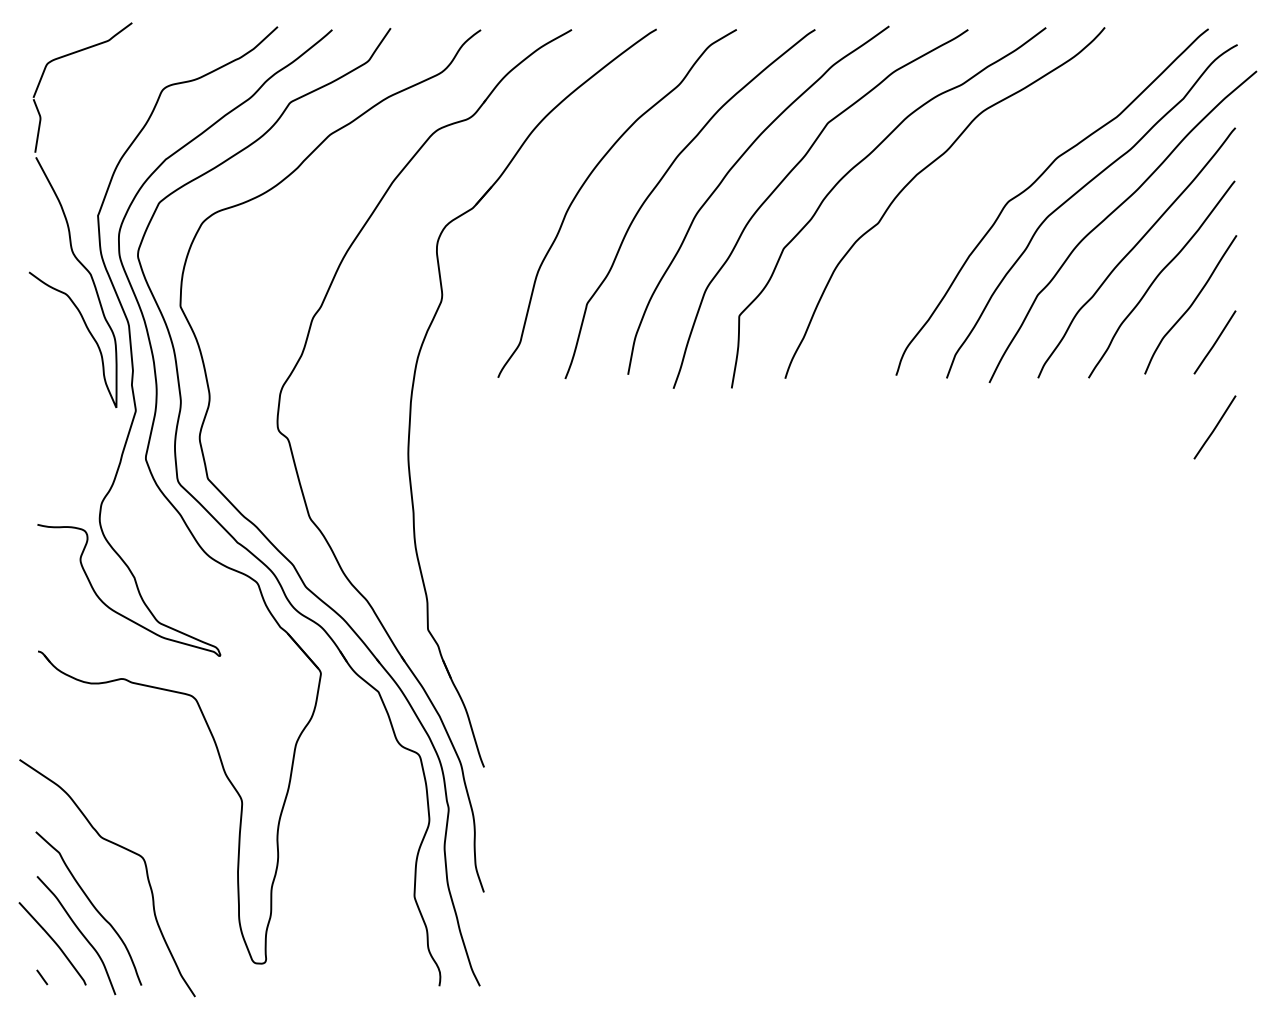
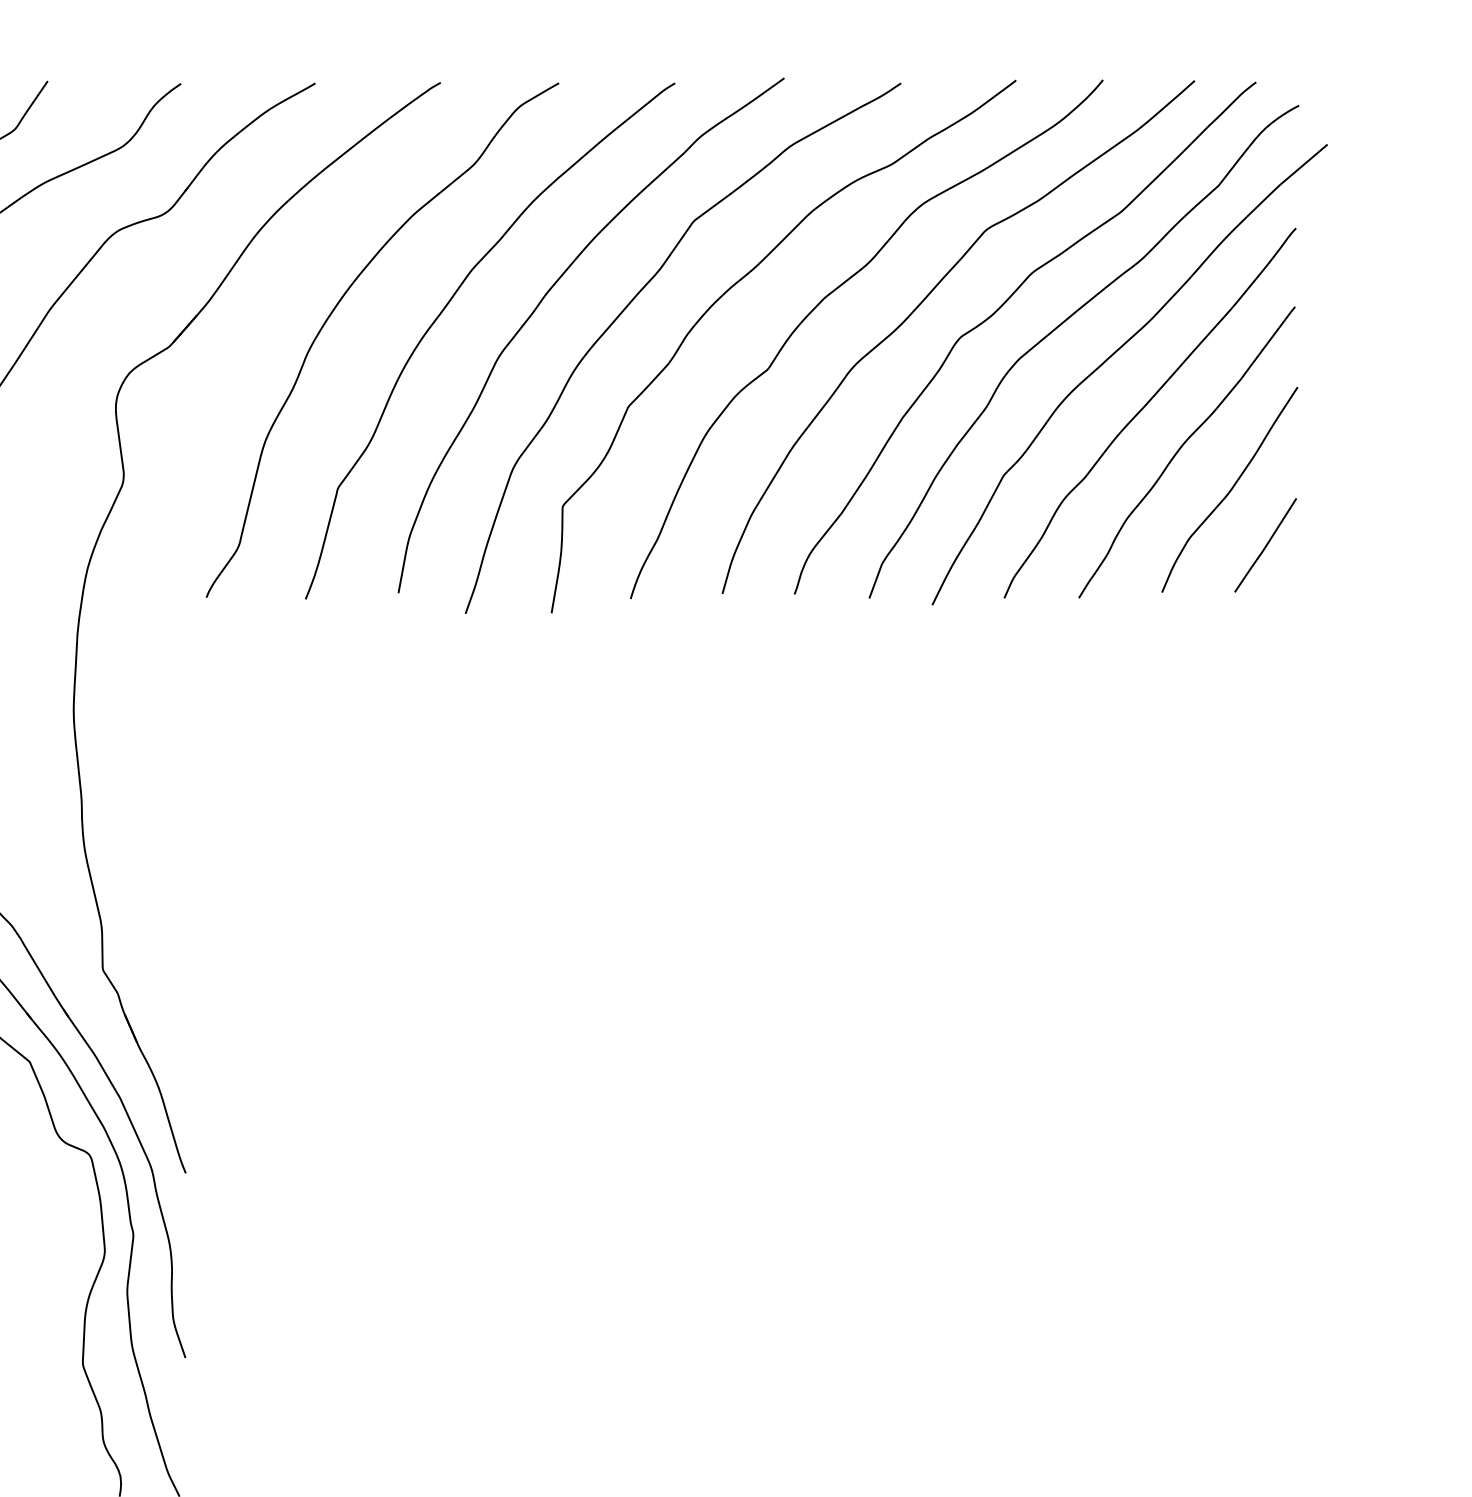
curve: (983, 178) -> (923, 303), added
line: (1214, 427) -> (1264, 671), removed

